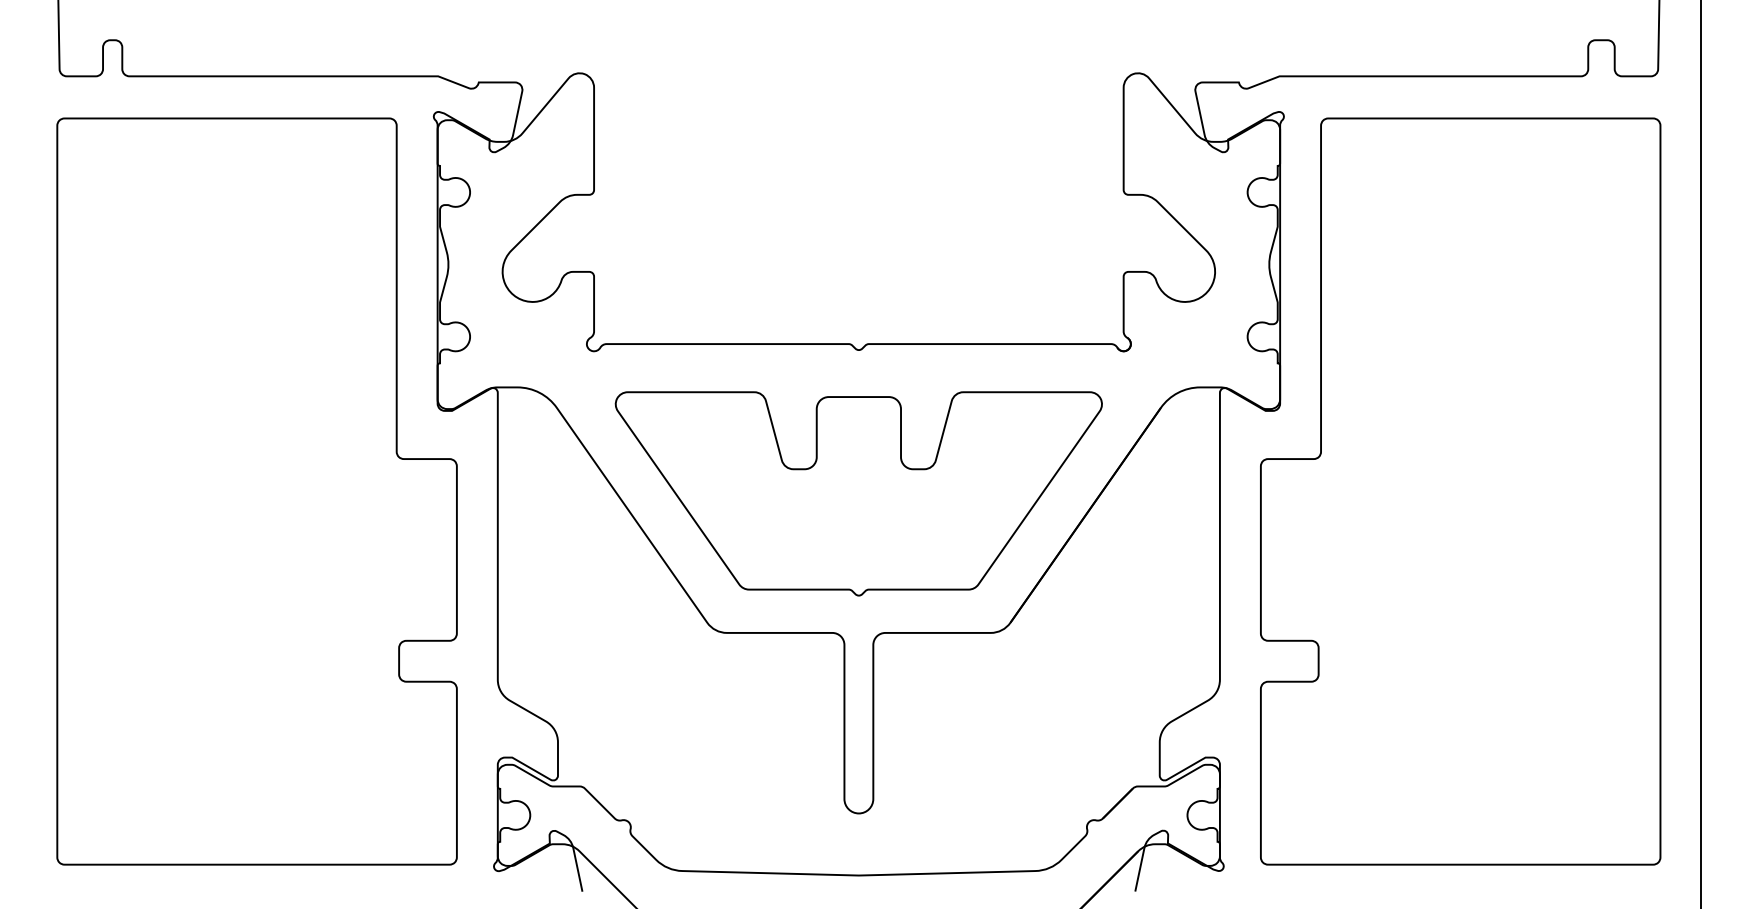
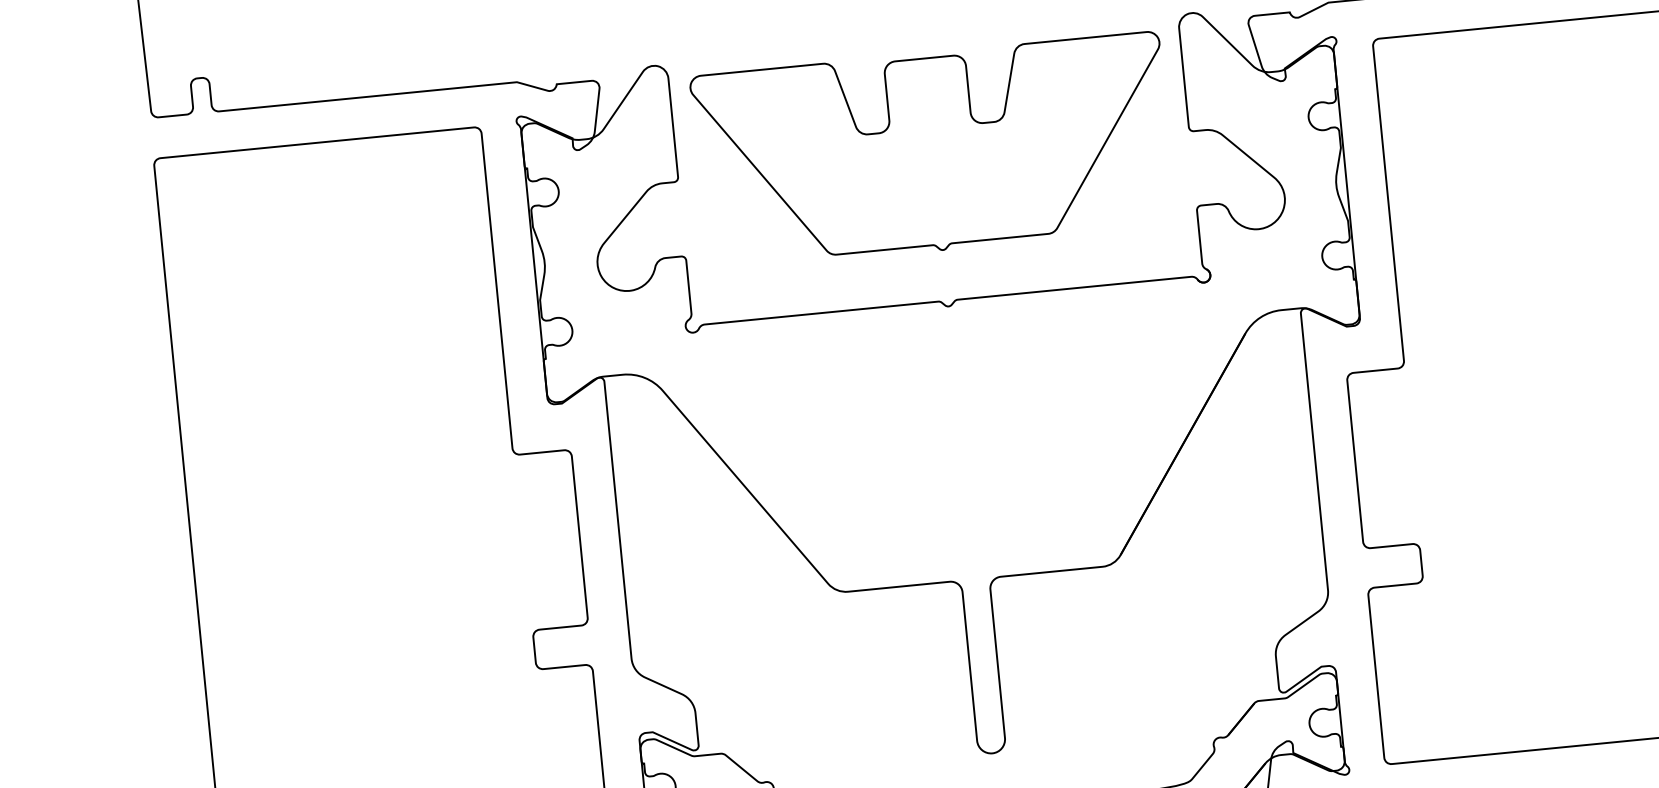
part: (858, 493) -> (933, 151), moved

